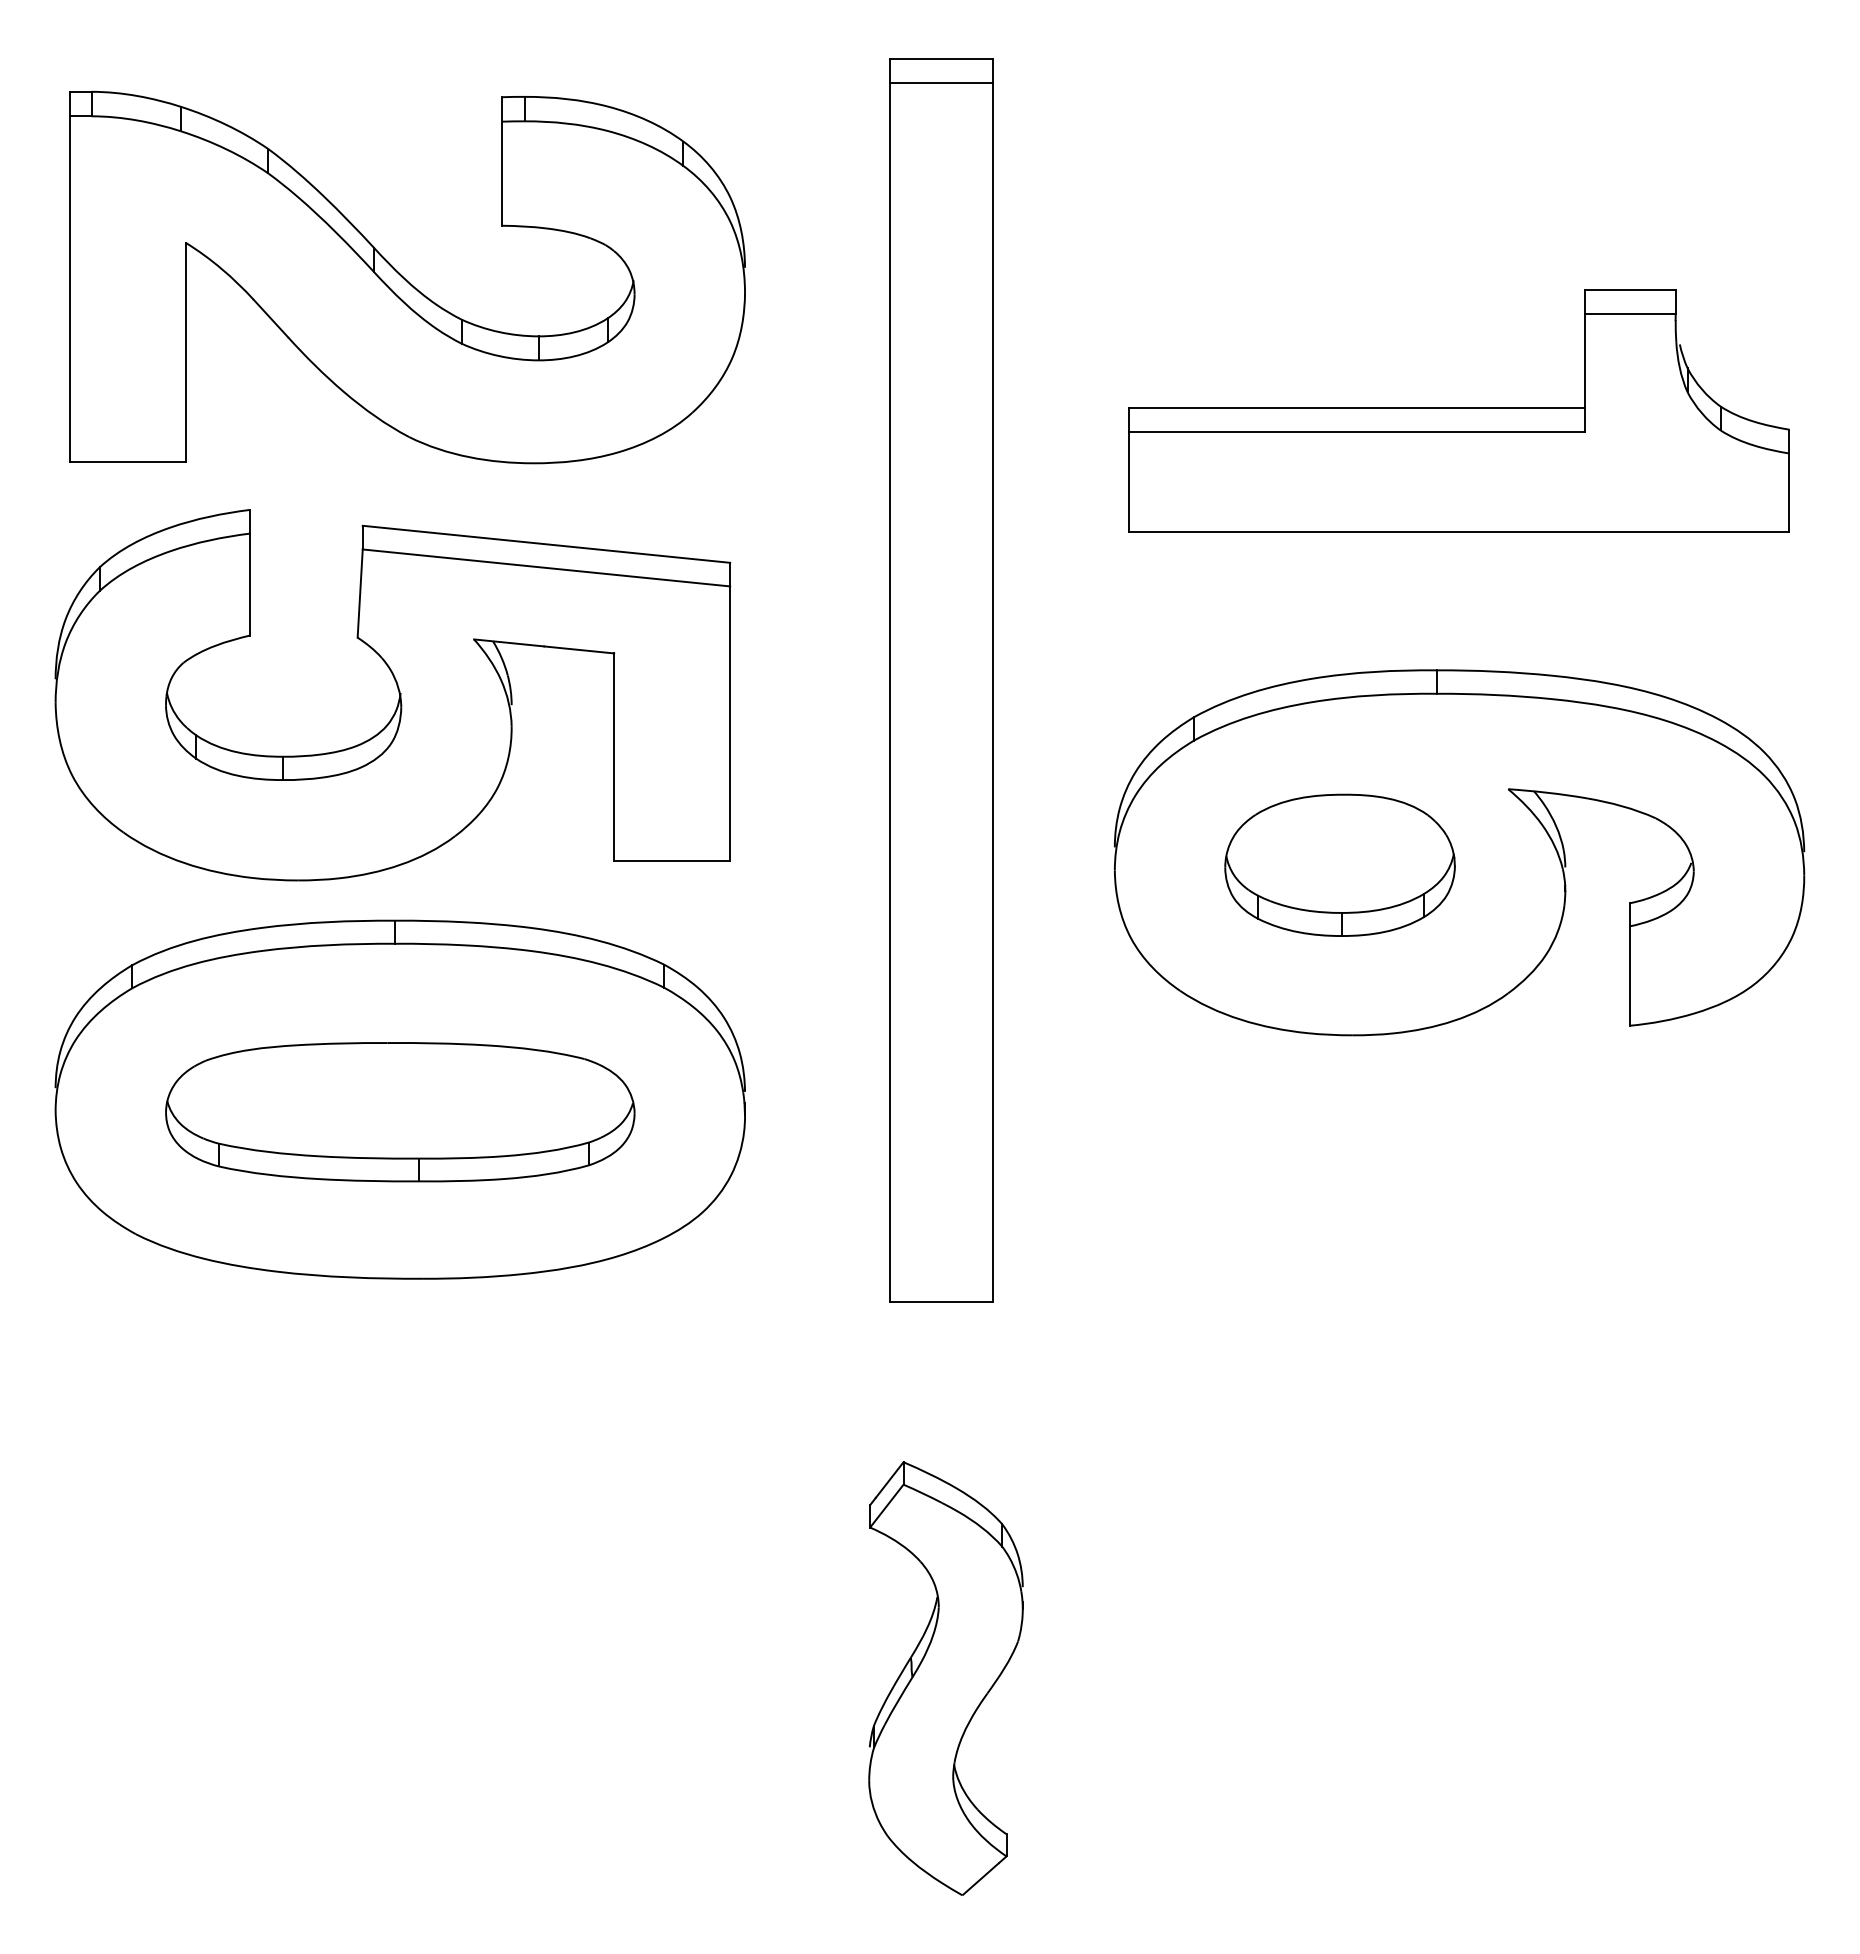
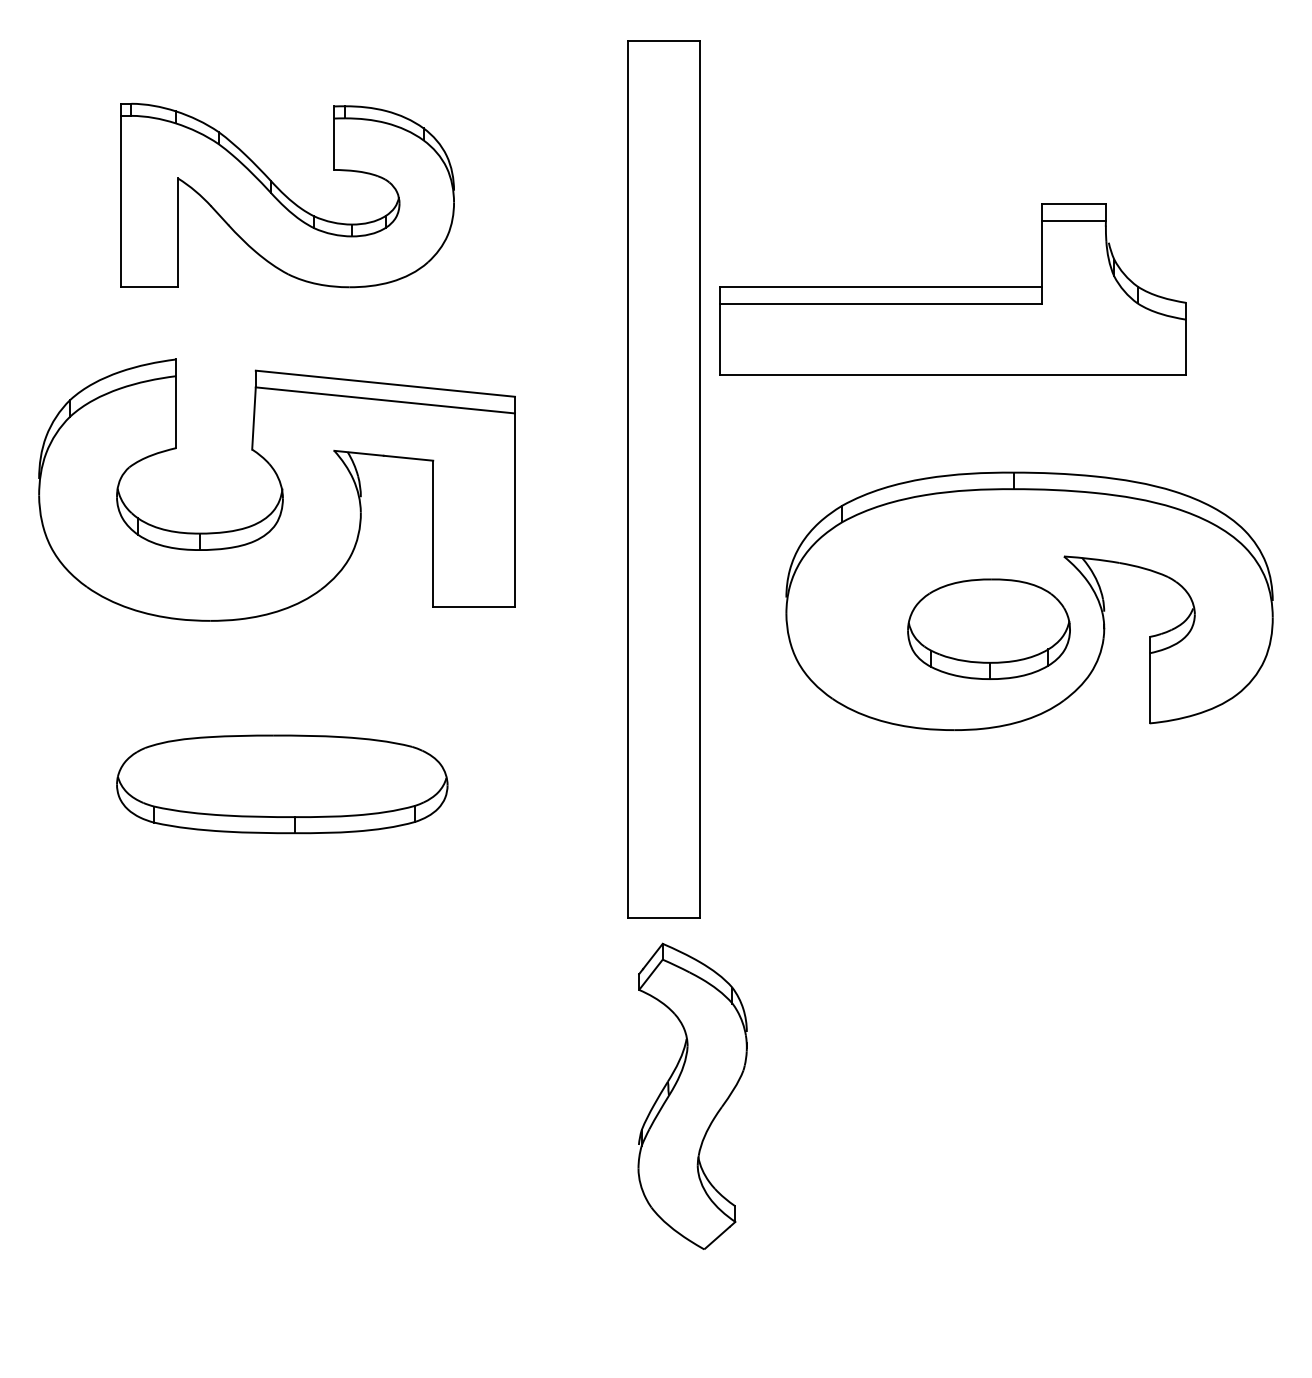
line: (941, 83) -> (664, 58), removed
part: (407, 277) -> (287, 195), size x0.7
part: (1458, 410) -> (952, 289), moved
part: (1339, 864) -> (988, 628), moved
part: (399, 1099) -> (281, 775), removed
part: (945, 1678) -> (692, 1096), moved

